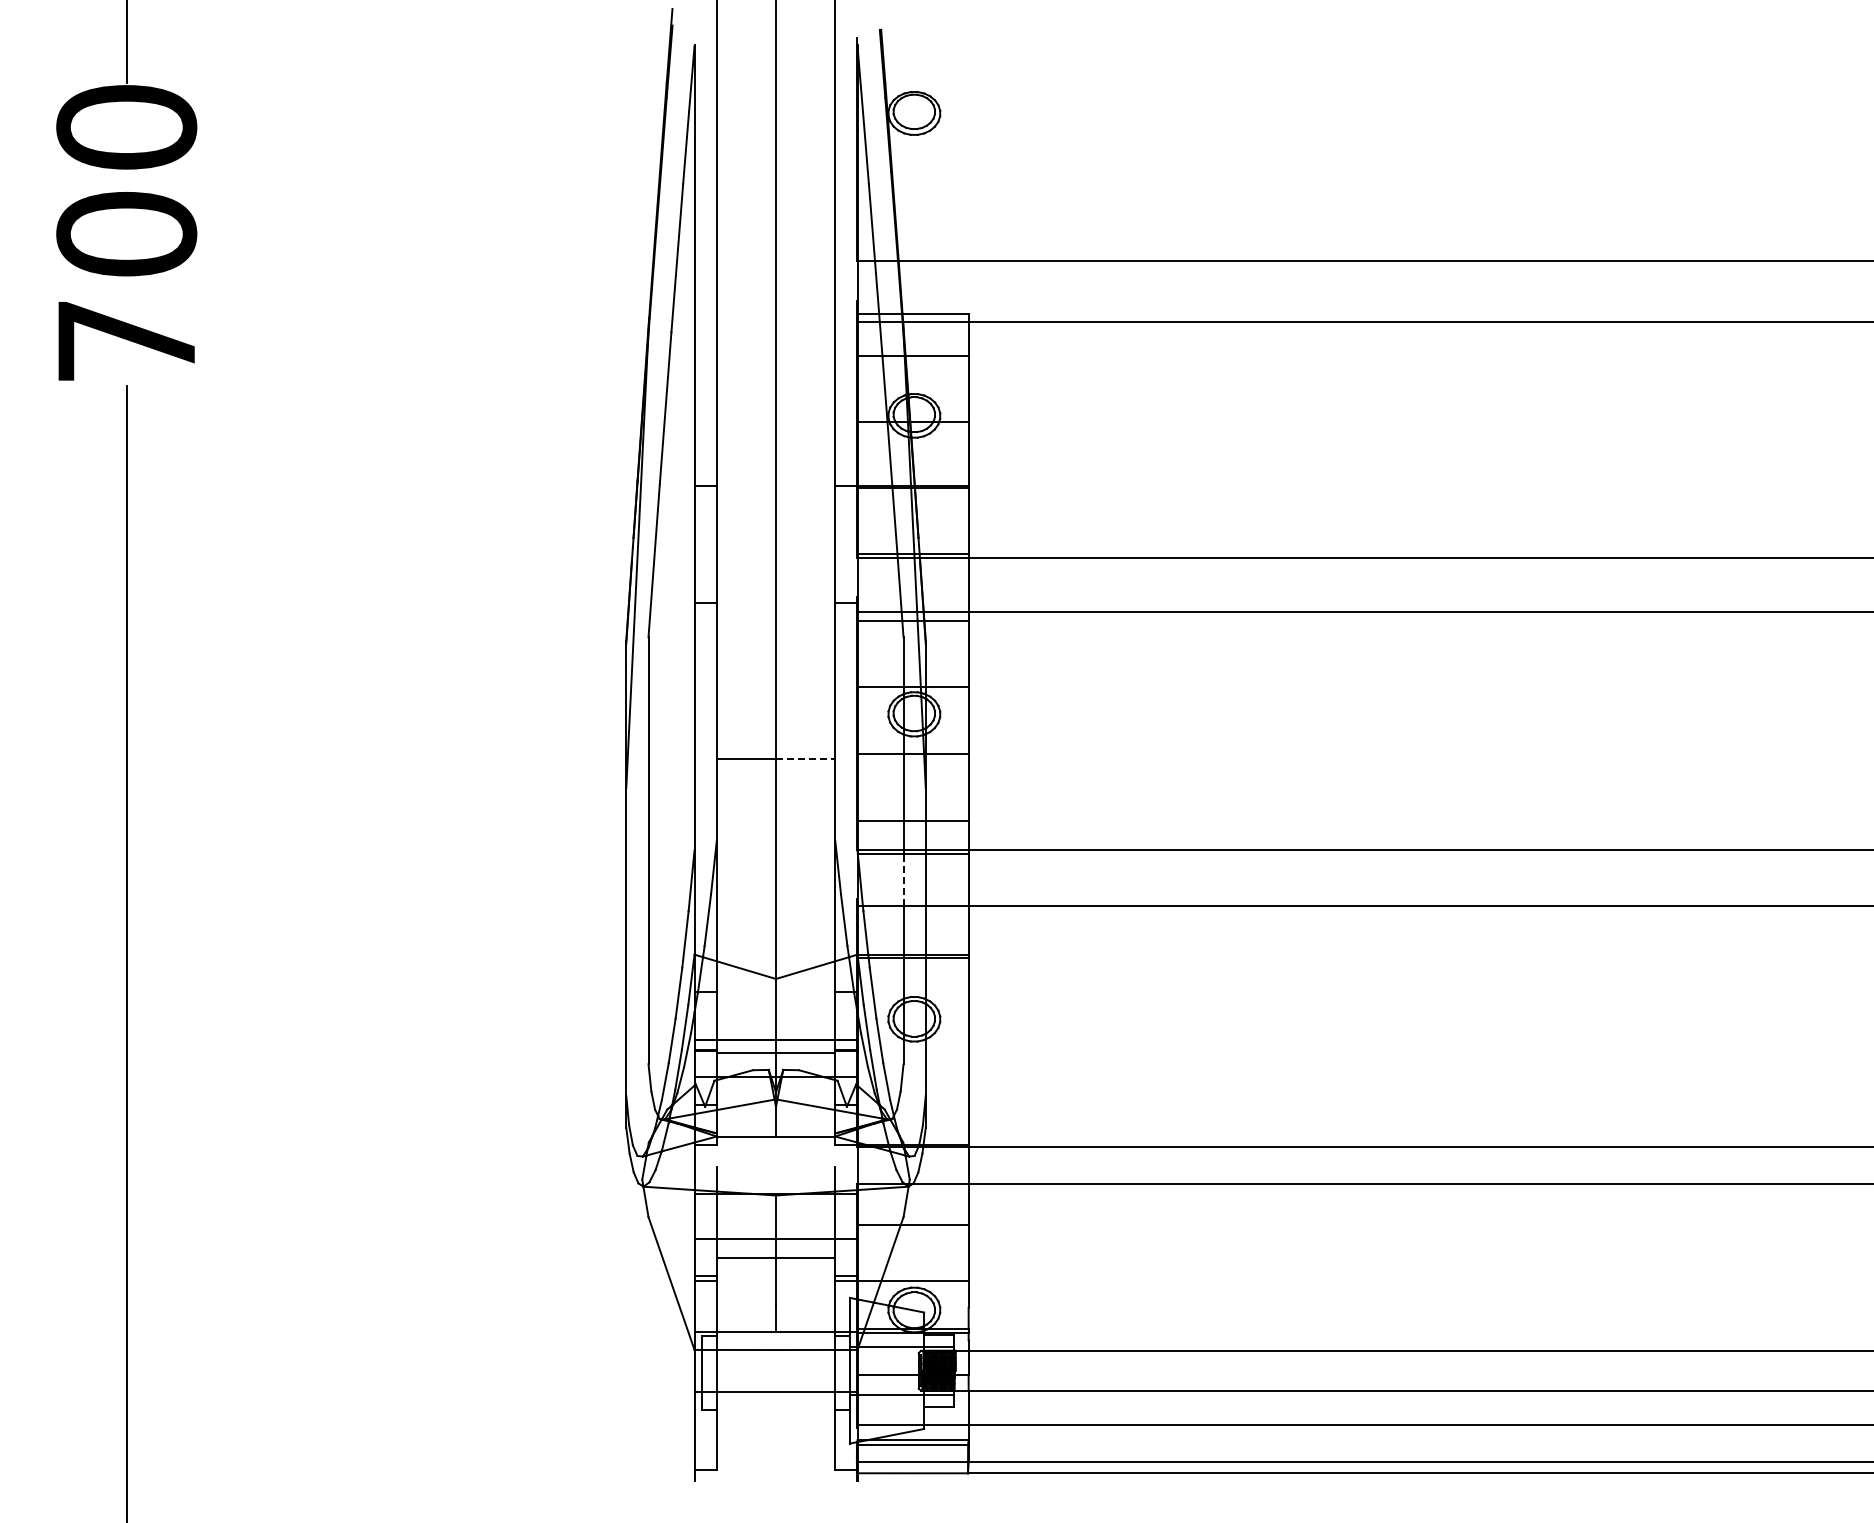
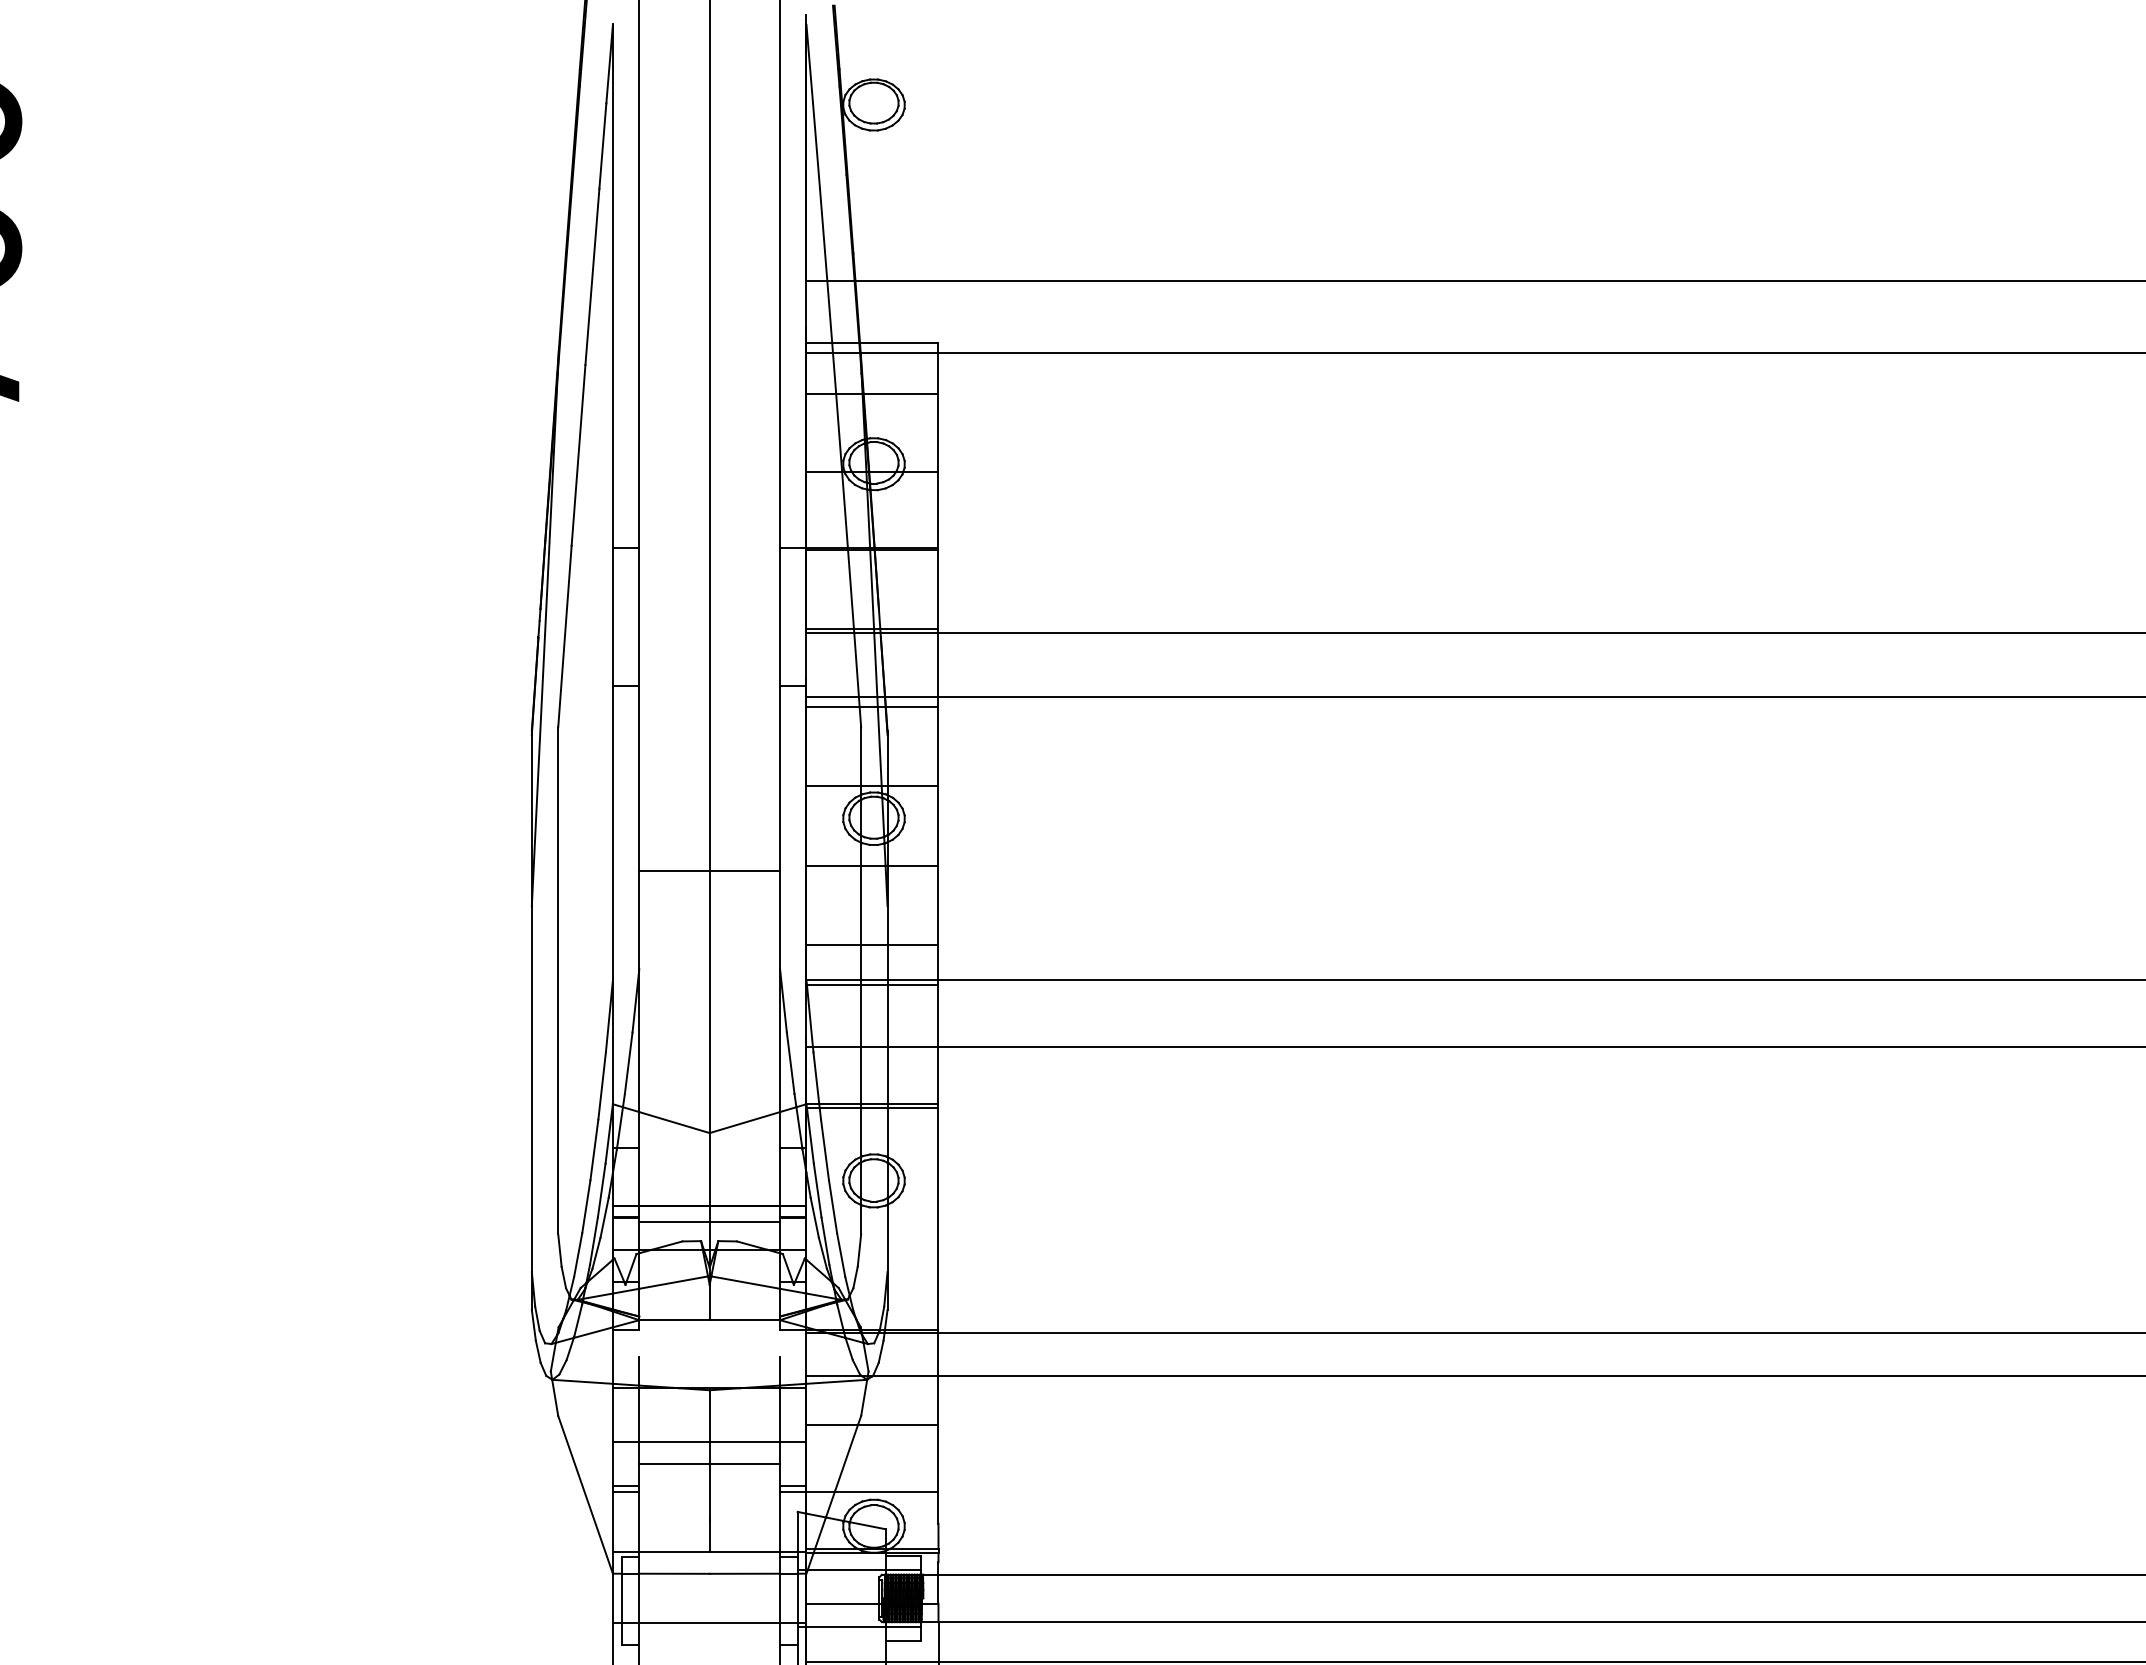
line: (805, 758) -> (744, 871), dashed -> solid
line: (903, 879) -> (861, 1014), dashed -> solid

